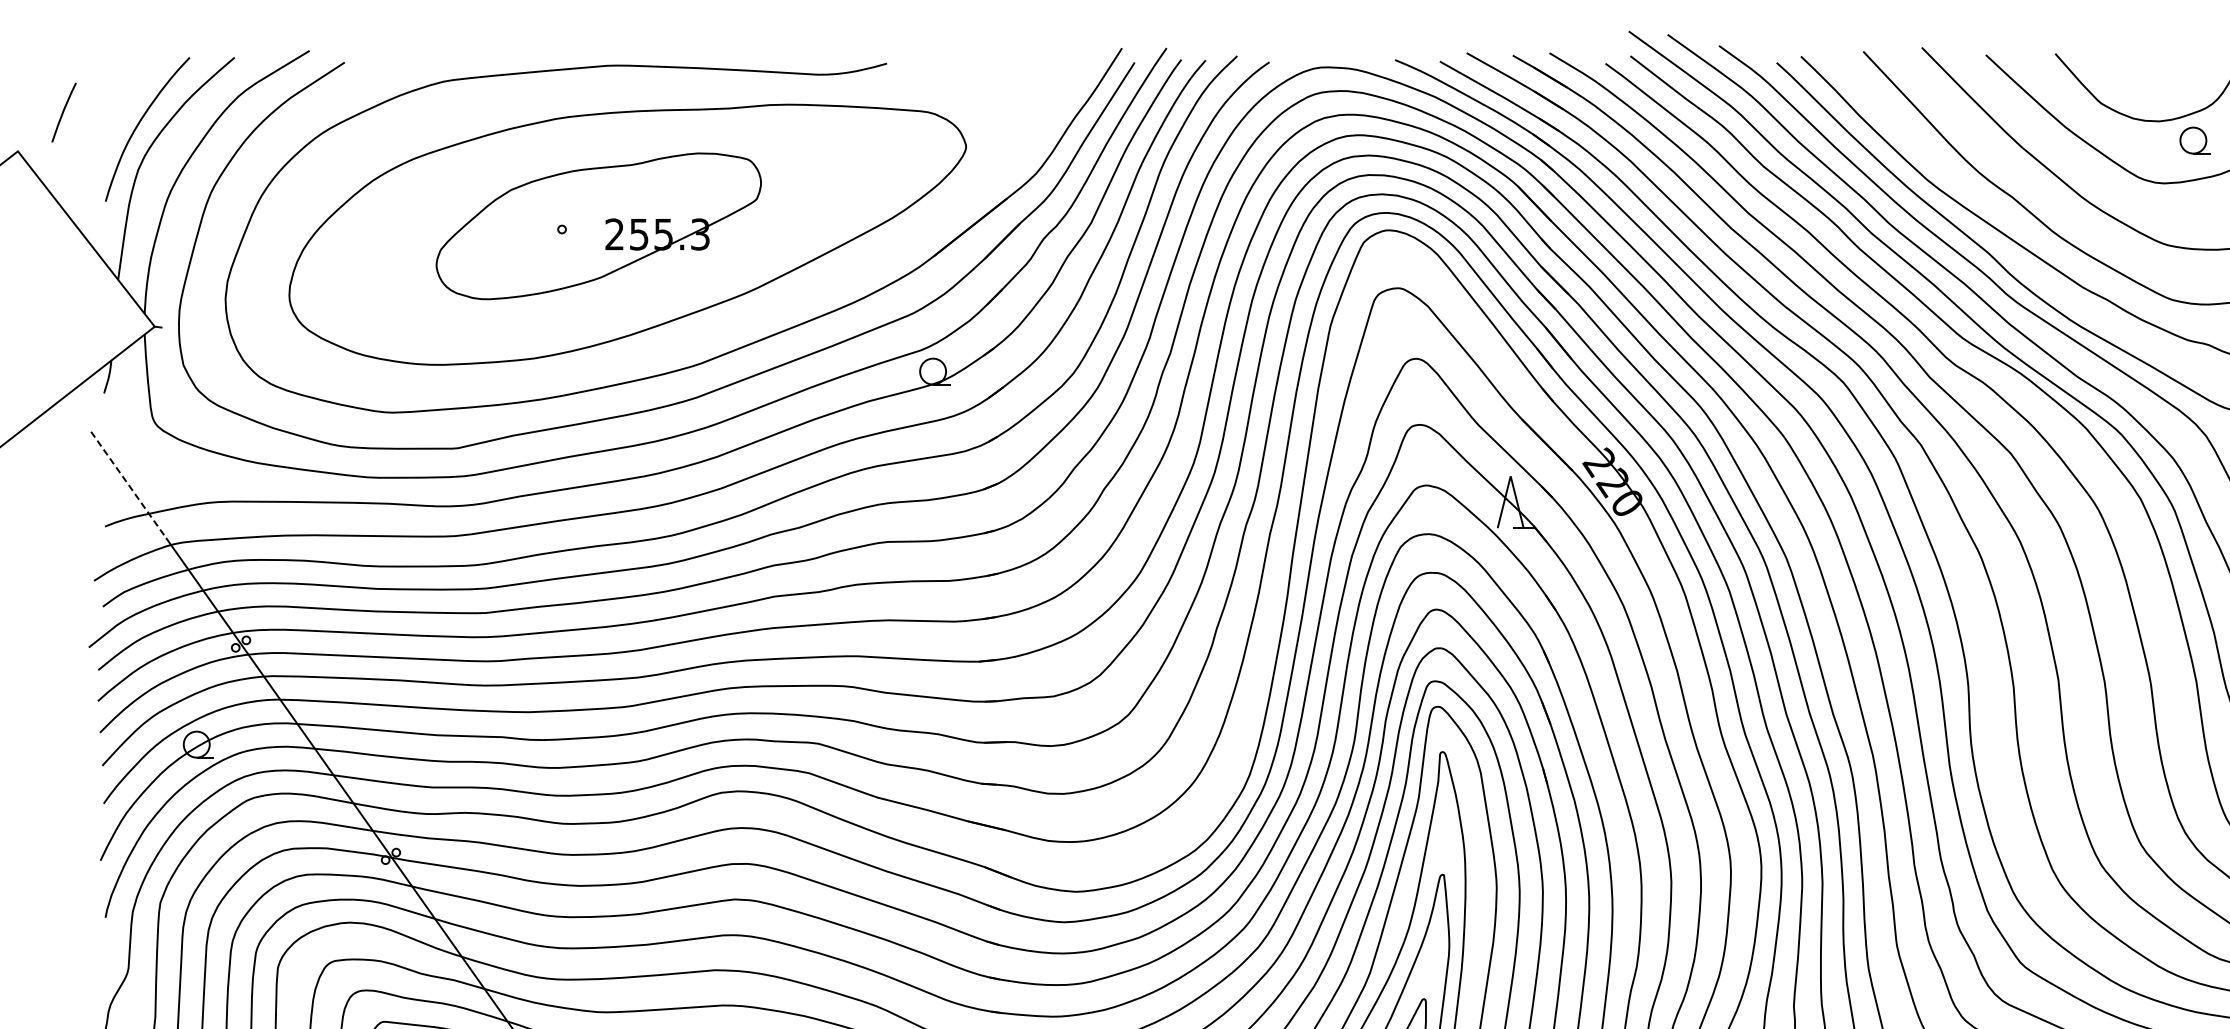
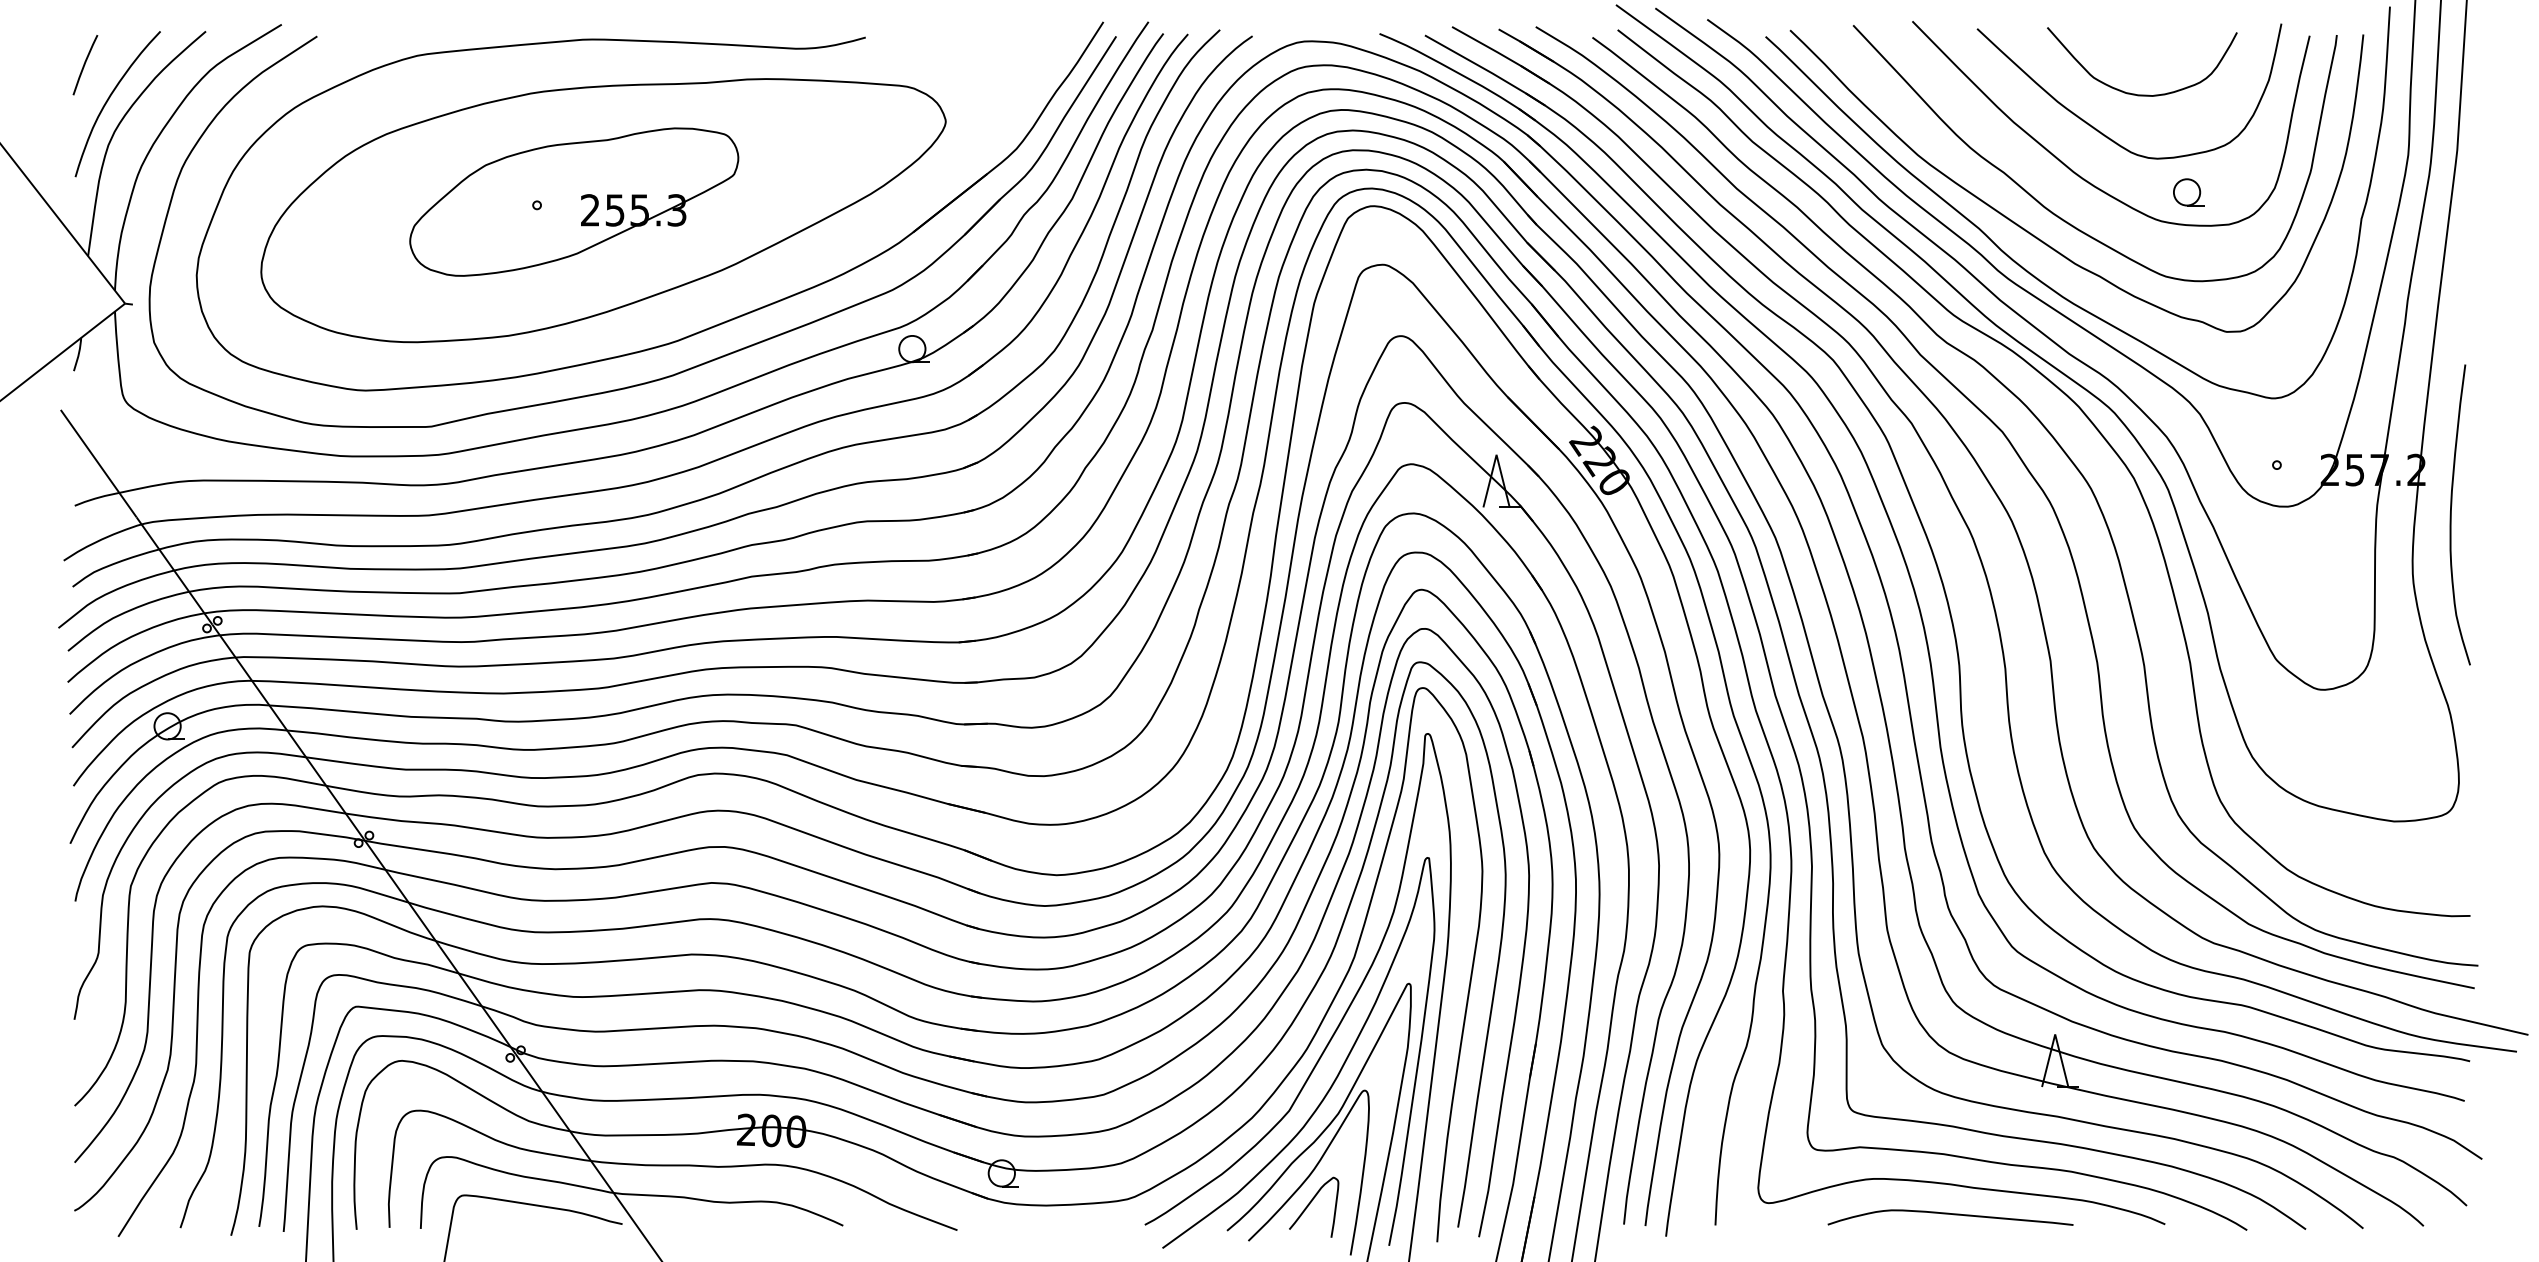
line: (64, 113) -> (85, 65), moved
part: (2194, 140) -> (2188, 192), moved
line: (128, 484) -> (98, 463), dashed -> solid

